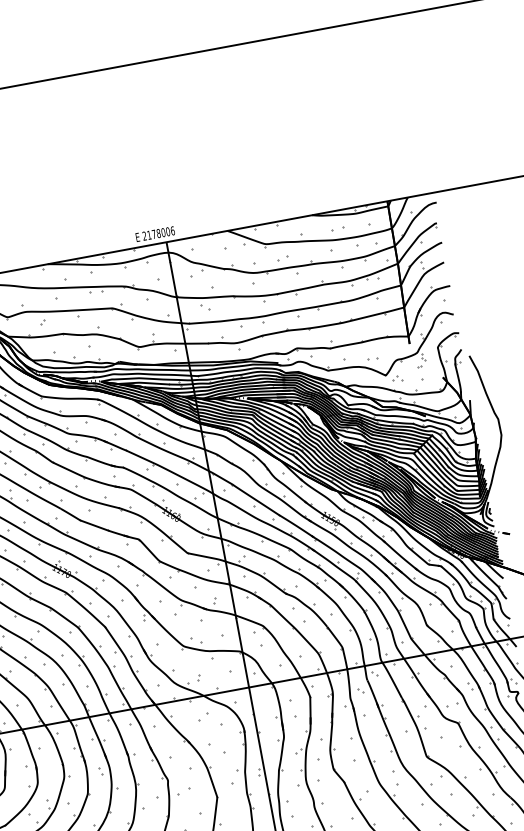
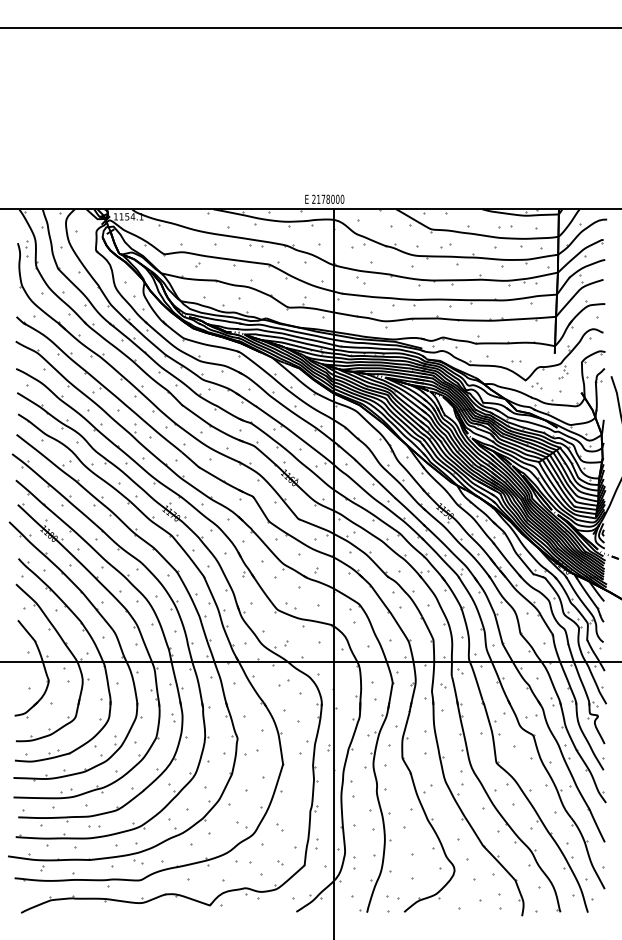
text: (172, 230) -> (342, 198), 2178006 -> 2178000

